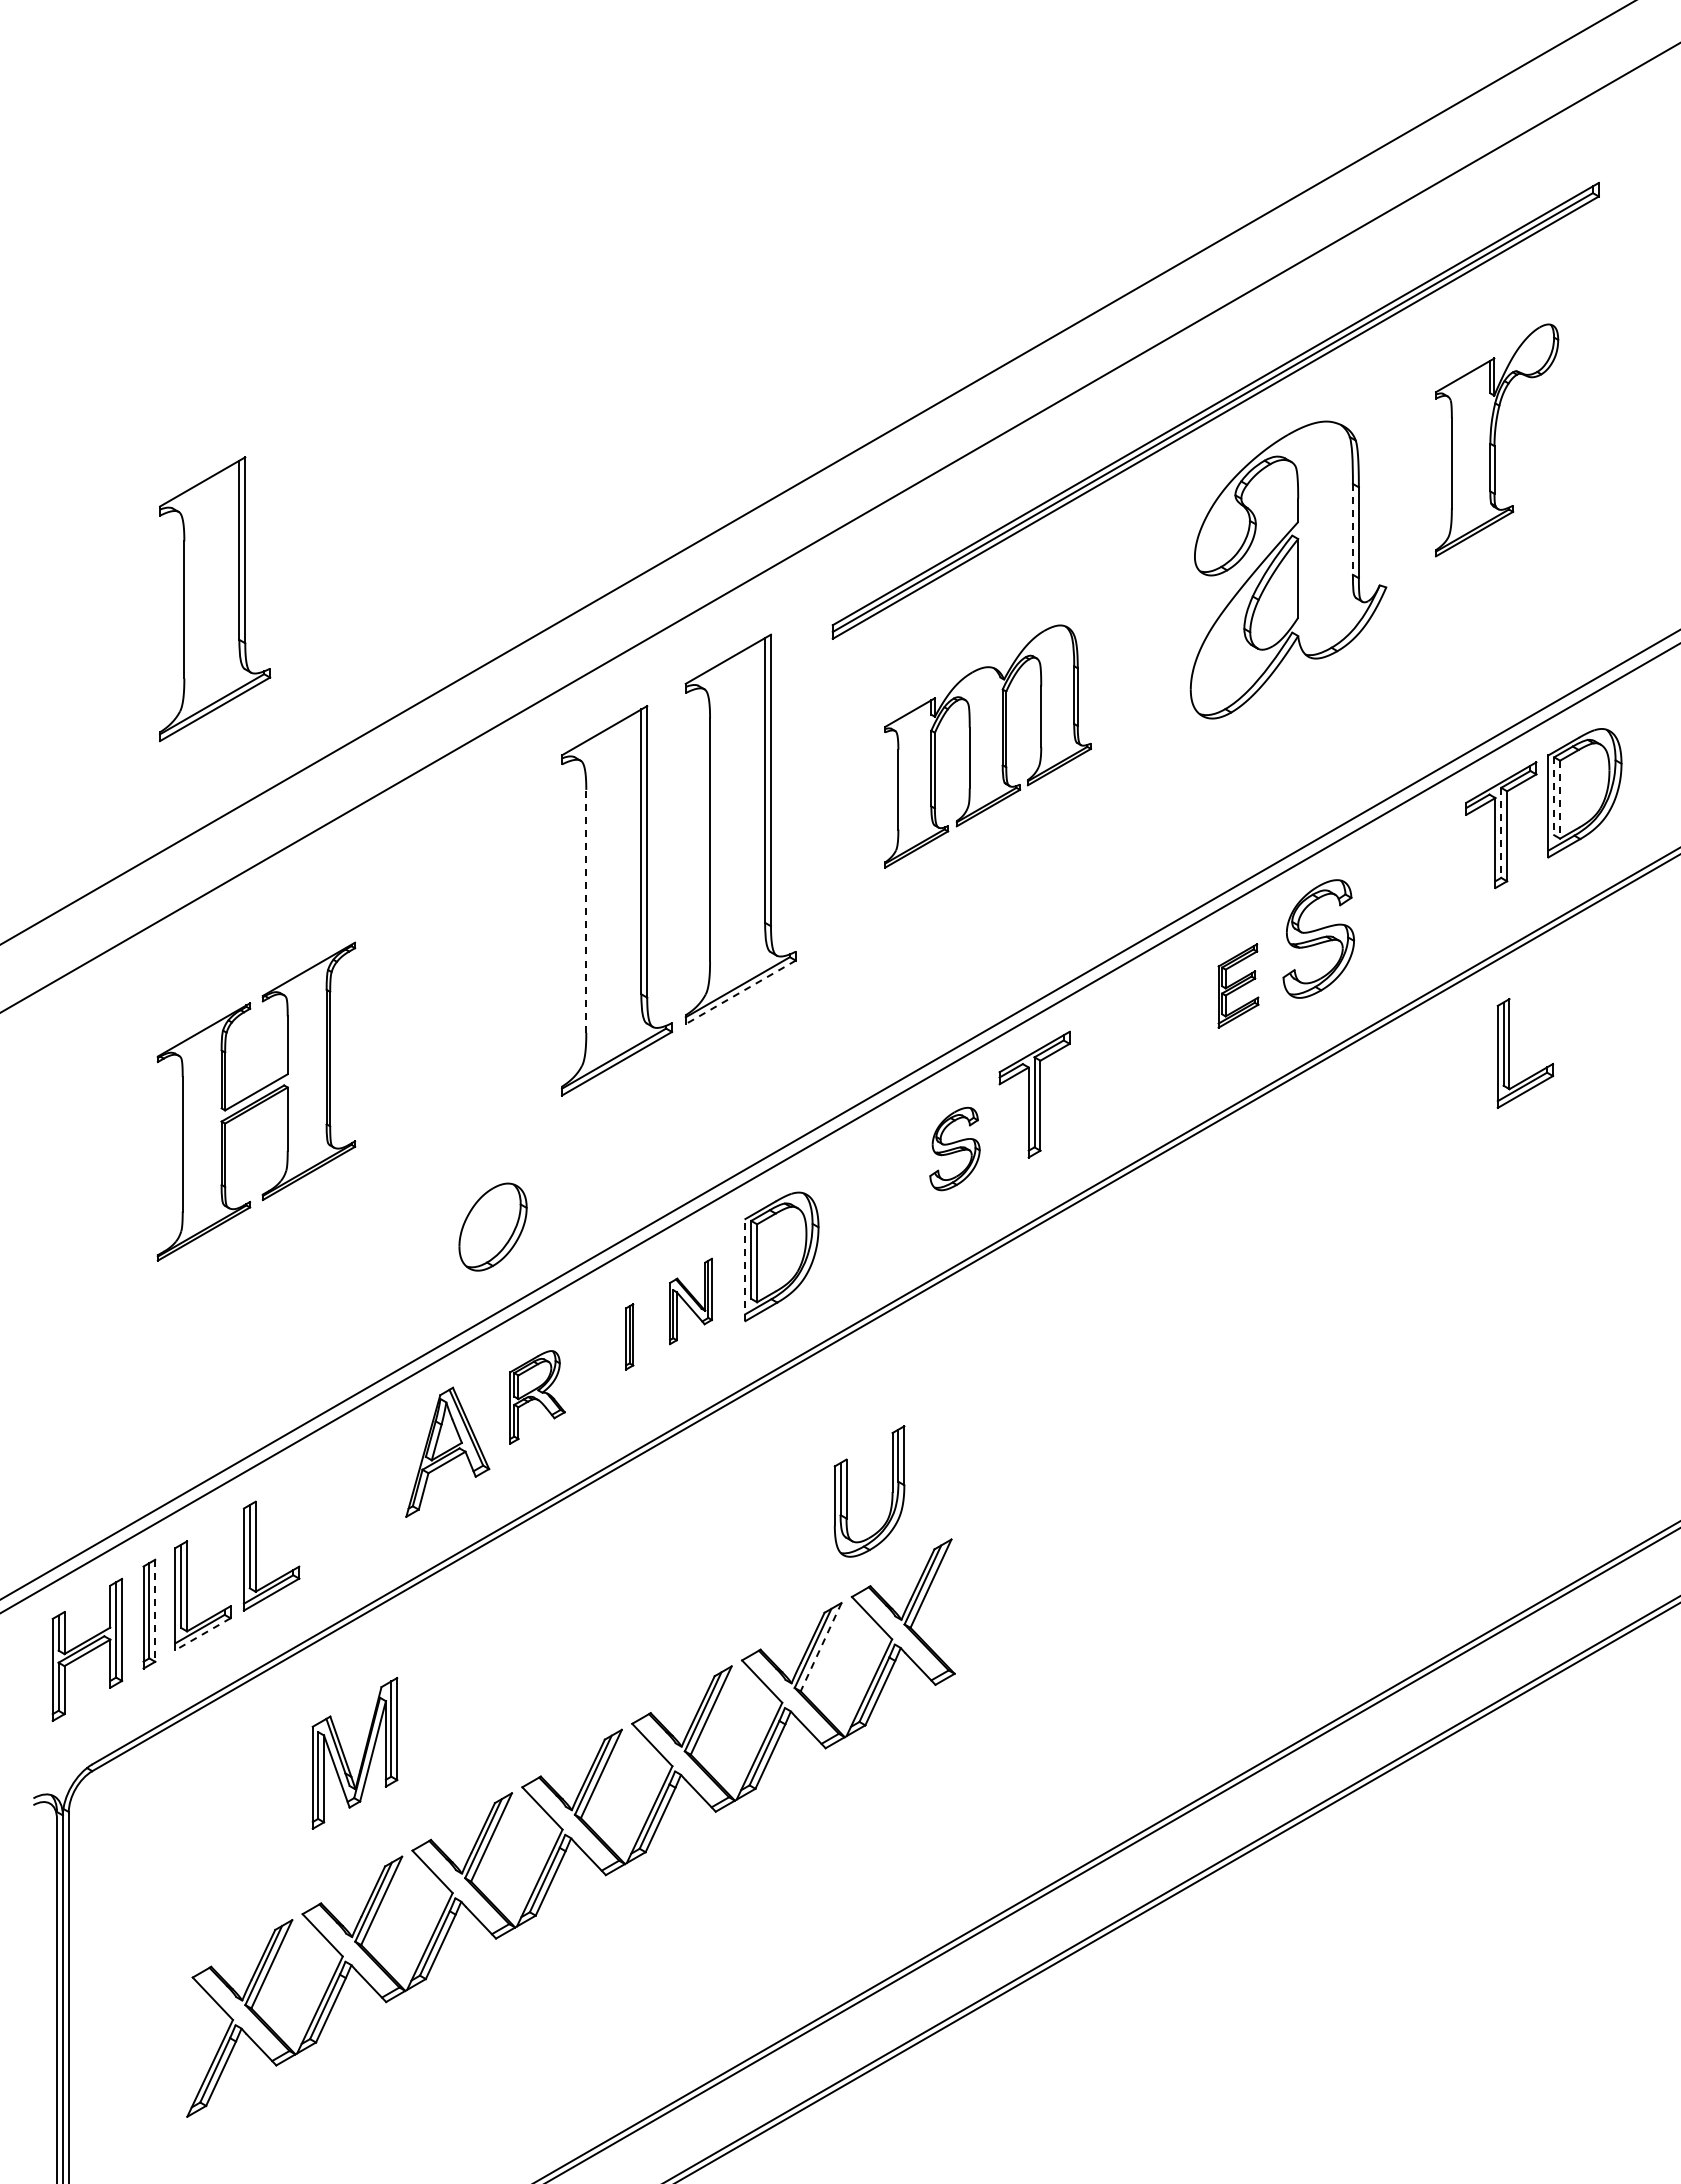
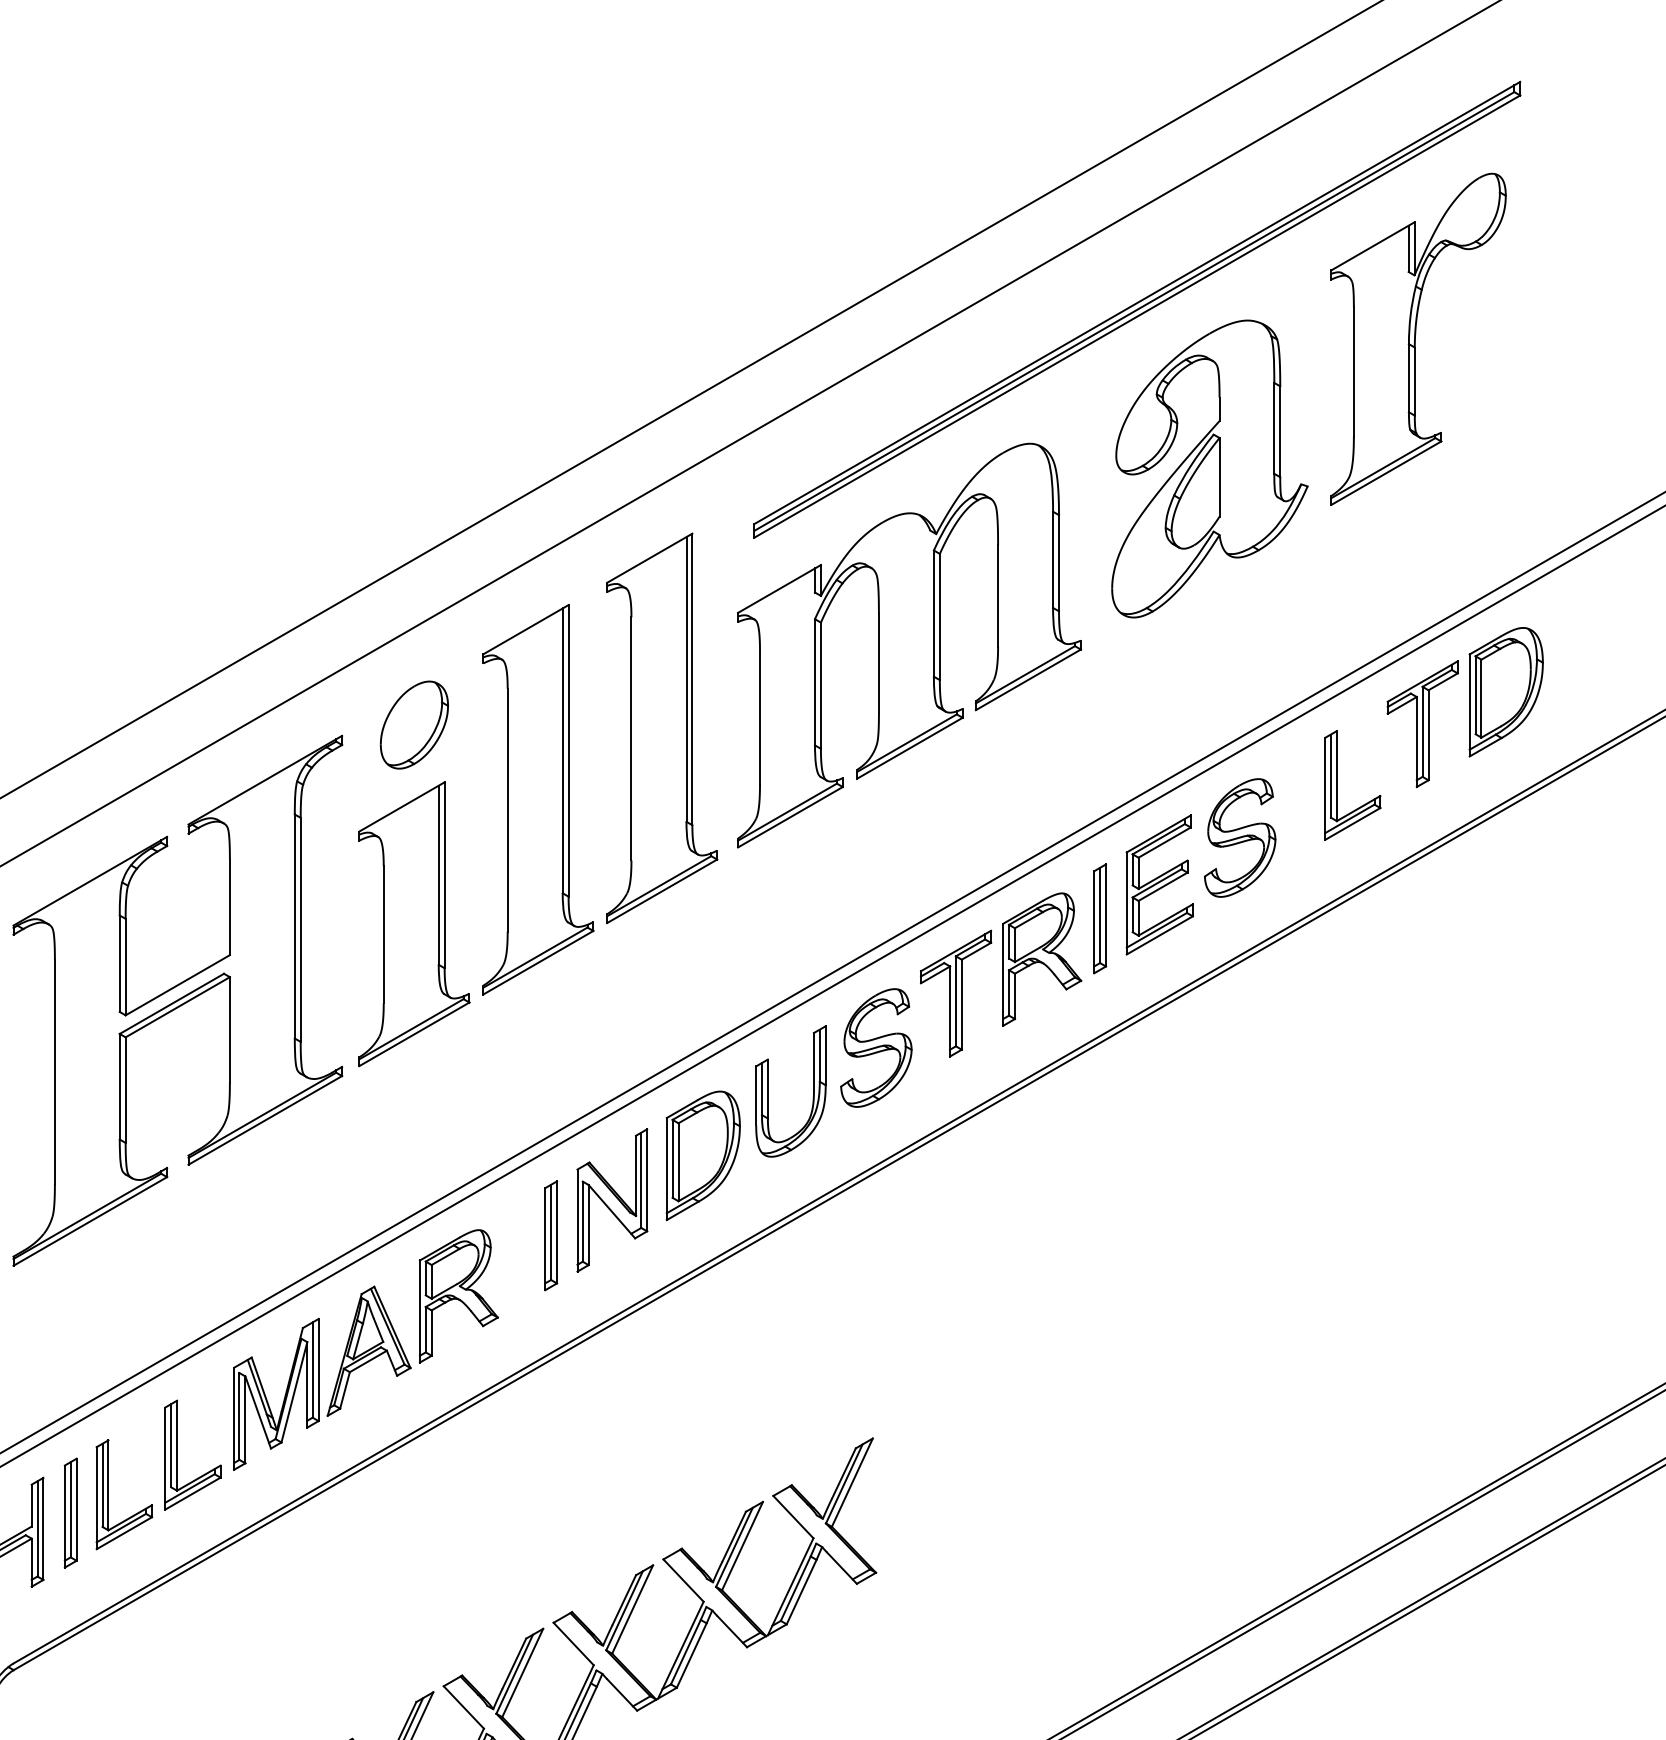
part: (1496, 440) -> (1417, 339), size x1.43
line: (1352, 529) -> (1273, 428), dashed -> solid
part: (215, 599) -> (414, 924), moved
part: (987, 746) -> (908, 645), size x1.67
line: (1554, 796) -> (1475, 695), dashed -> solid
line: (1560, 799) -> (1481, 698), dashed -> solid
line: (1501, 833) -> (1422, 732), dashed -> solid
line: (586, 910) -> (507, 809), dashed -> solid
part: (1238, 985) -> (1159, 884), size x1.67
line: (740, 992) -> (661, 891), dashed -> solid
part: (1178, 1019) -> (1099, 918), added
part: (1509, 1053) -> (1336, 785), moved
part: (1120, 1060) -> (1041, 959), added
part: (256, 1101) -> (177, 1000), size x1.67
part: (954, 1148) -> (875, 1047), size x1.43
part: (492, 1226) -> (413, 724), moved
line: (745, 1269) -> (666, 1168), dashed -> solid
part: (690, 1301) -> (611, 1200), size x1.67
part: (629, 1336) -> (550, 1235), size x1.67
part: (537, 1397) -> (458, 1296), size x1.43
part: (847, 1491) -> (768, 1091), moved
line: (155, 1611) -> (76, 1510), dashed -> solid
line: (202, 1634) -> (123, 1533), dashed -> solid
line: (821, 1647) -> (742, 1546), dashed -> solid
part: (362, 1756) -> (283, 1397), moved

